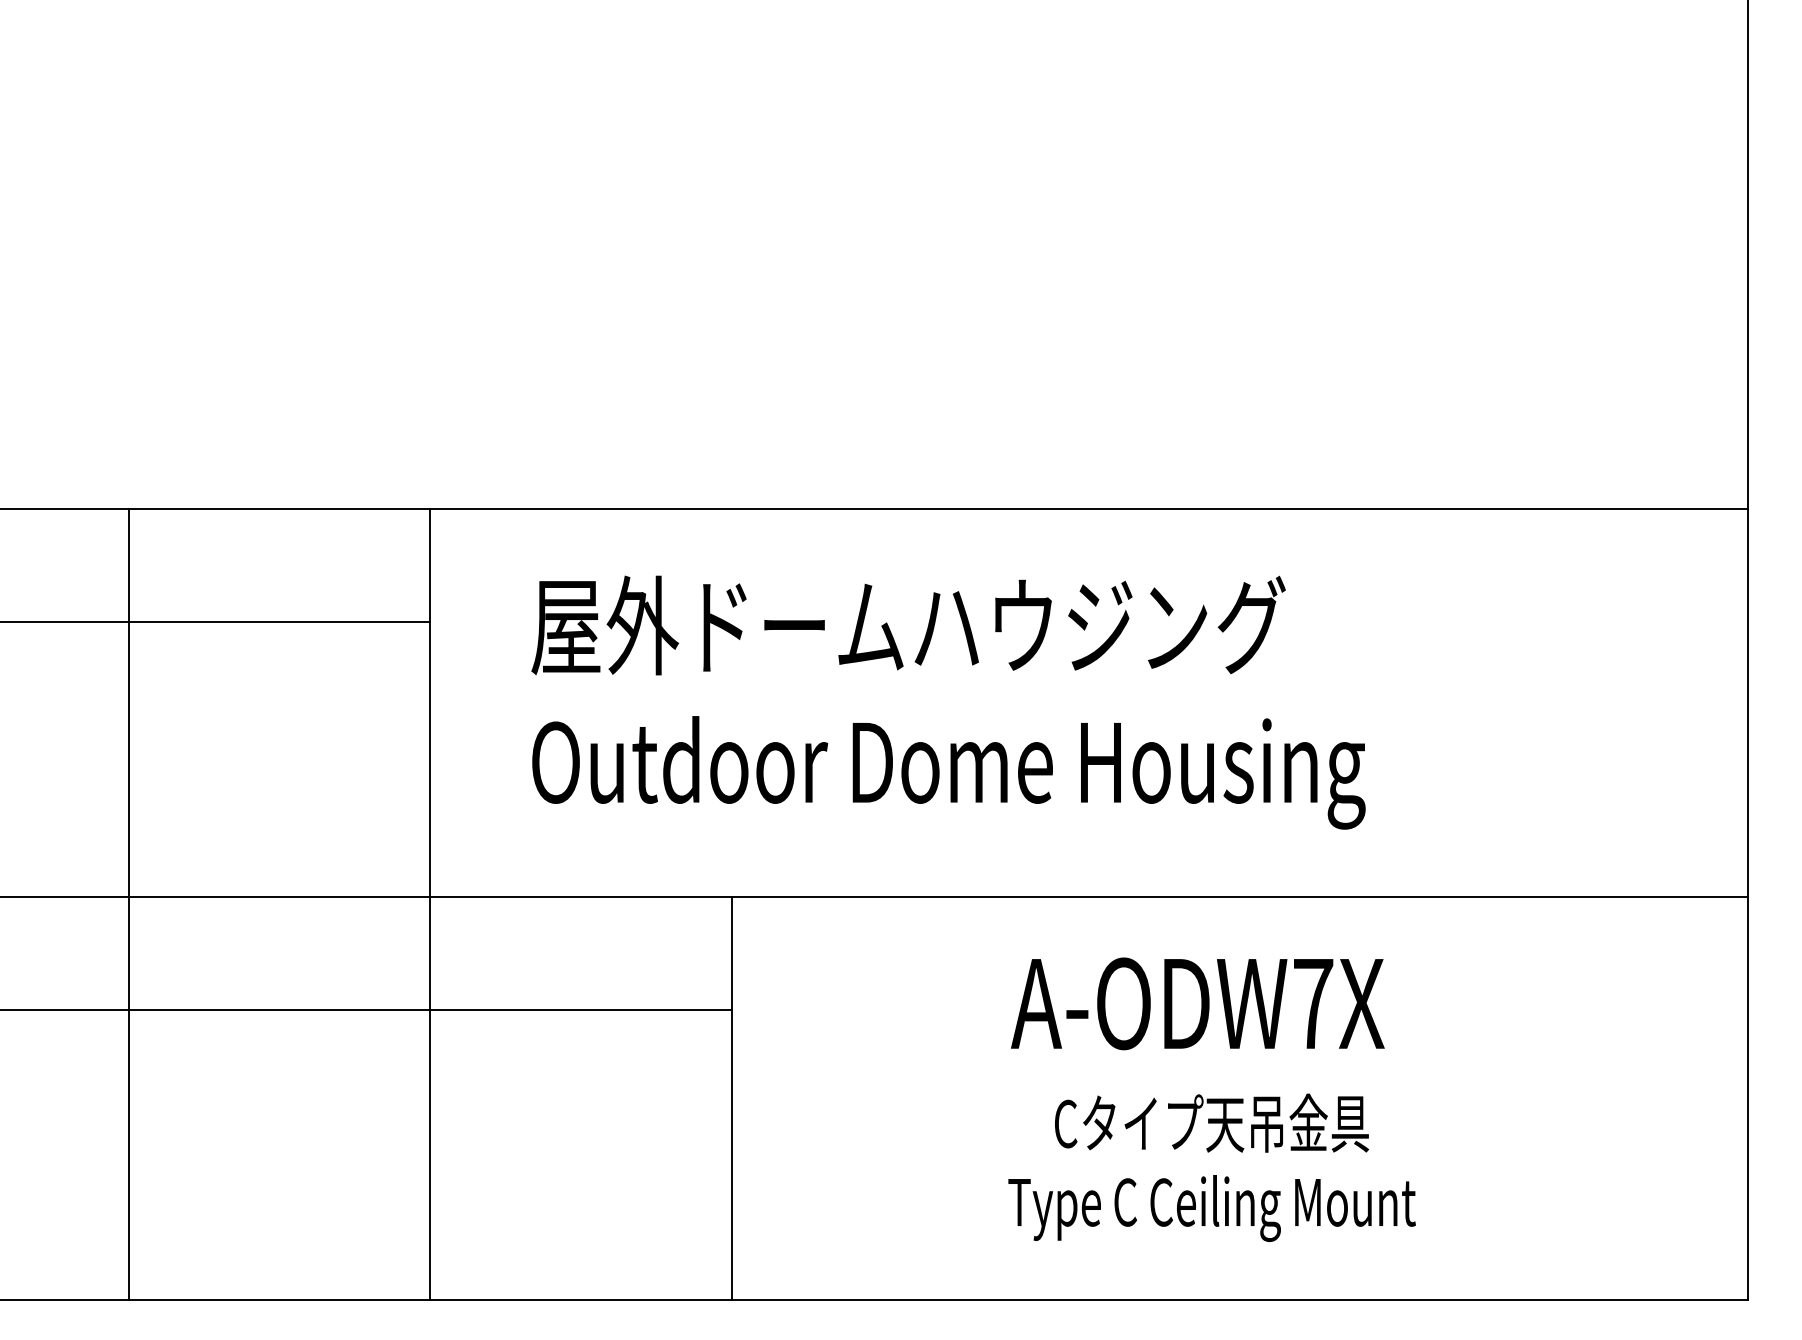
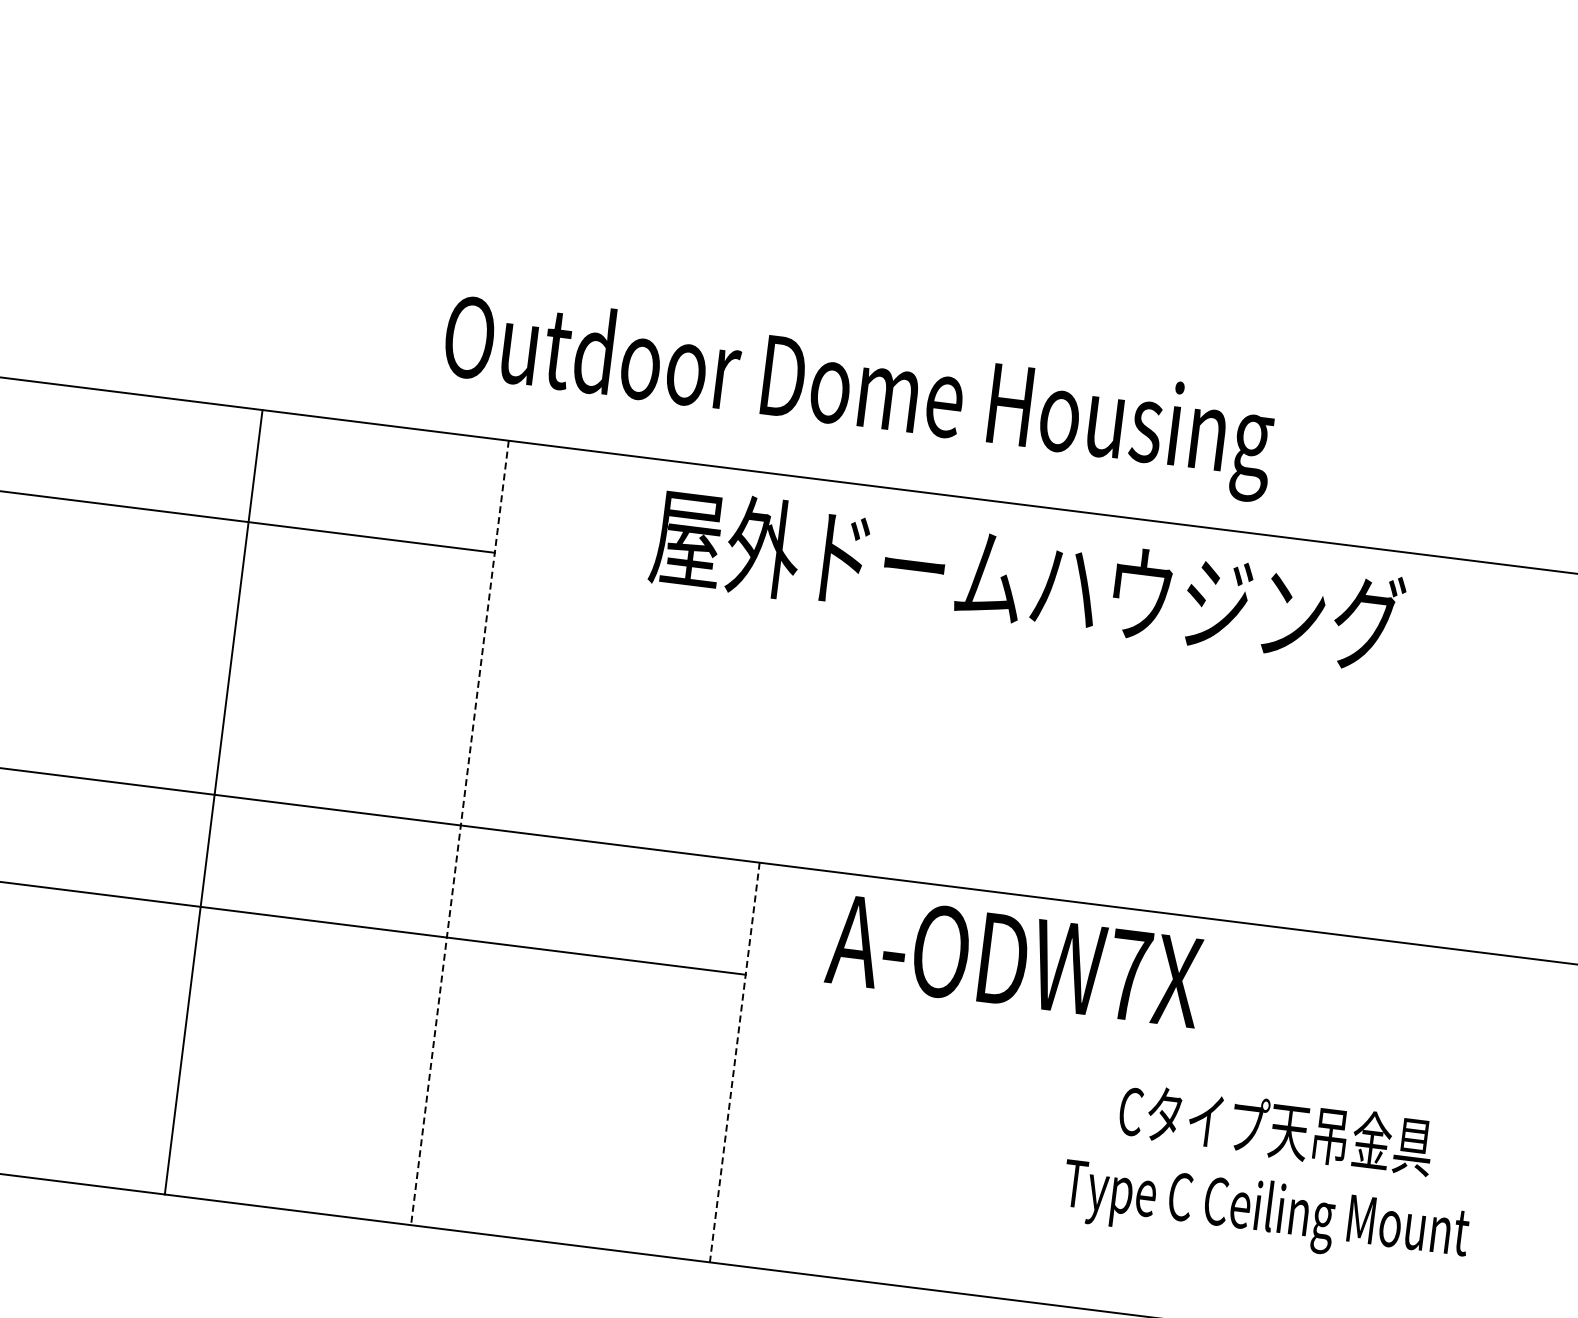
text: (908, 625) -> (1027, 580), moved
text: (948, 772) -> (858, 395), moved
line: (129, 904) -> (213, 802), moved
line: (430, 904) -> (459, 833), solid -> dashed
text: (1197, 1003) -> (1014, 960), moved
line: (731, 1098) -> (734, 1062), solid -> dashed
text: (1211, 1167) -> (1270, 1172), moved

